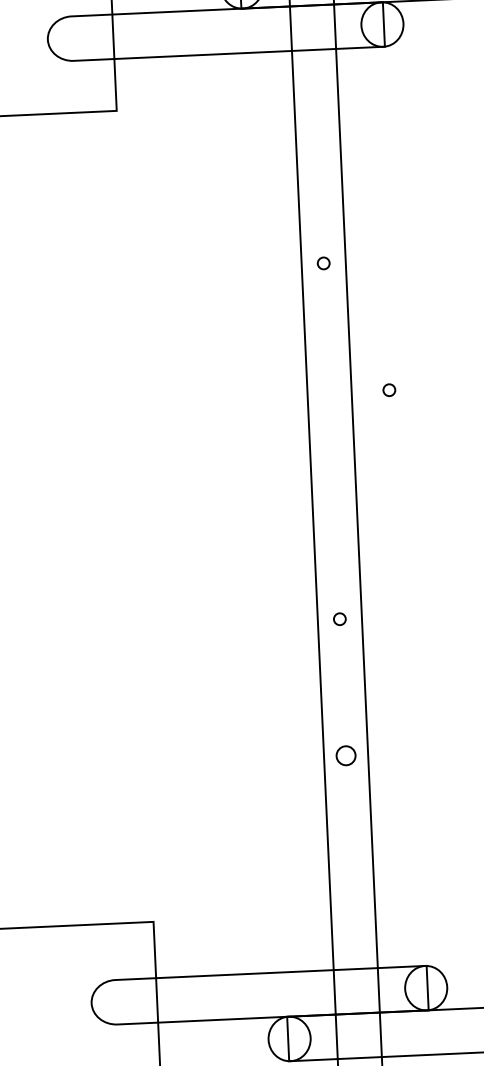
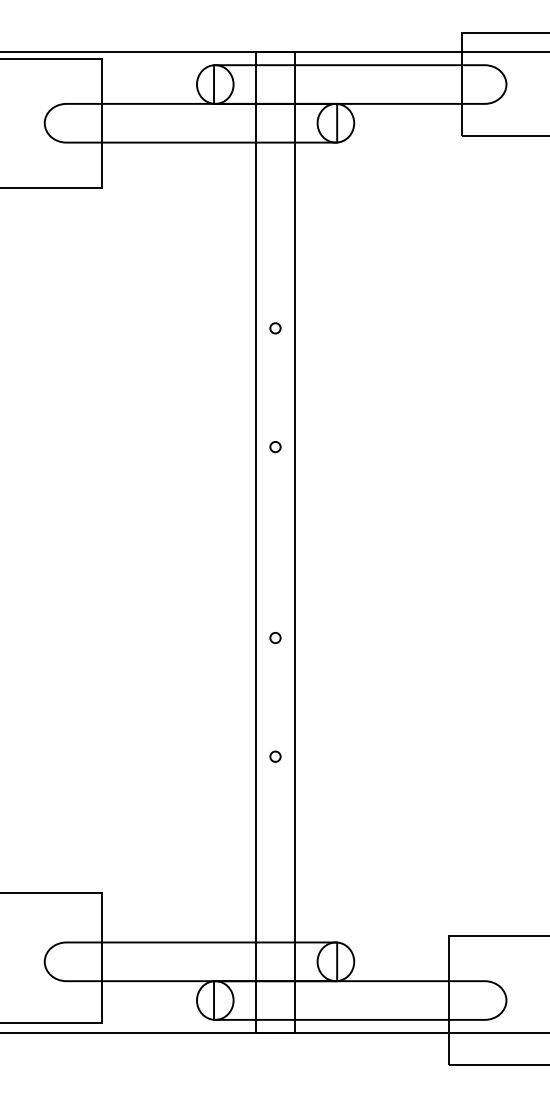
part: (389, 390) -> (275, 447), moved
part: (346, 755) -> (275, 756), size x0.62

